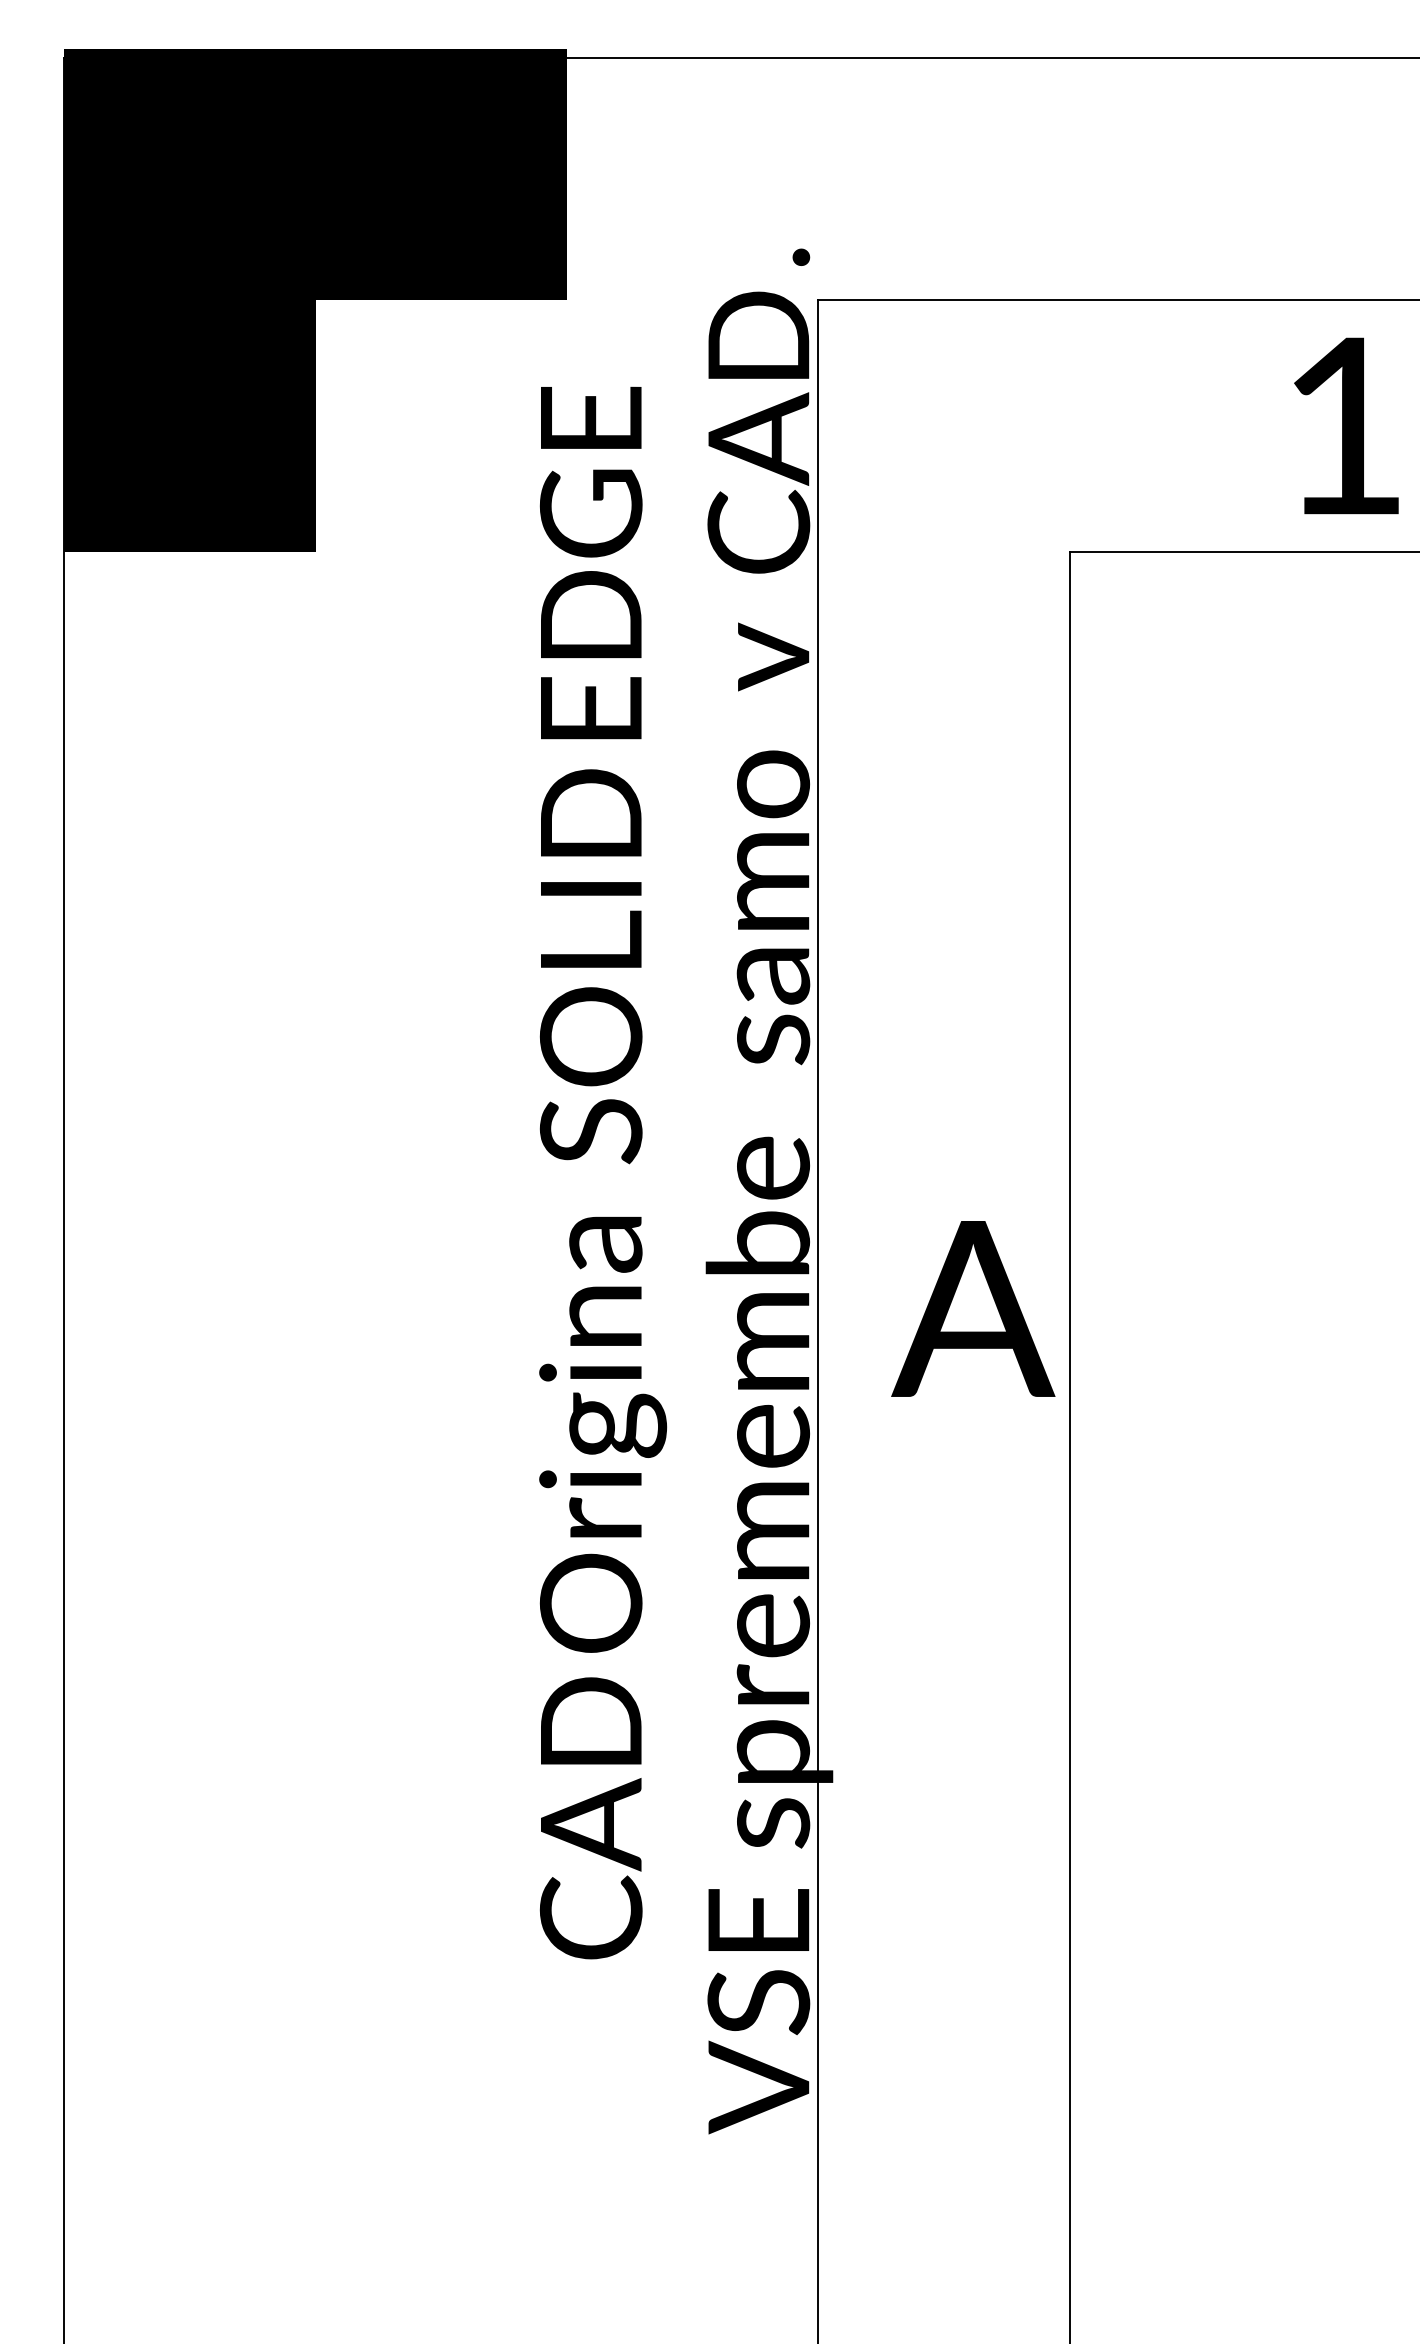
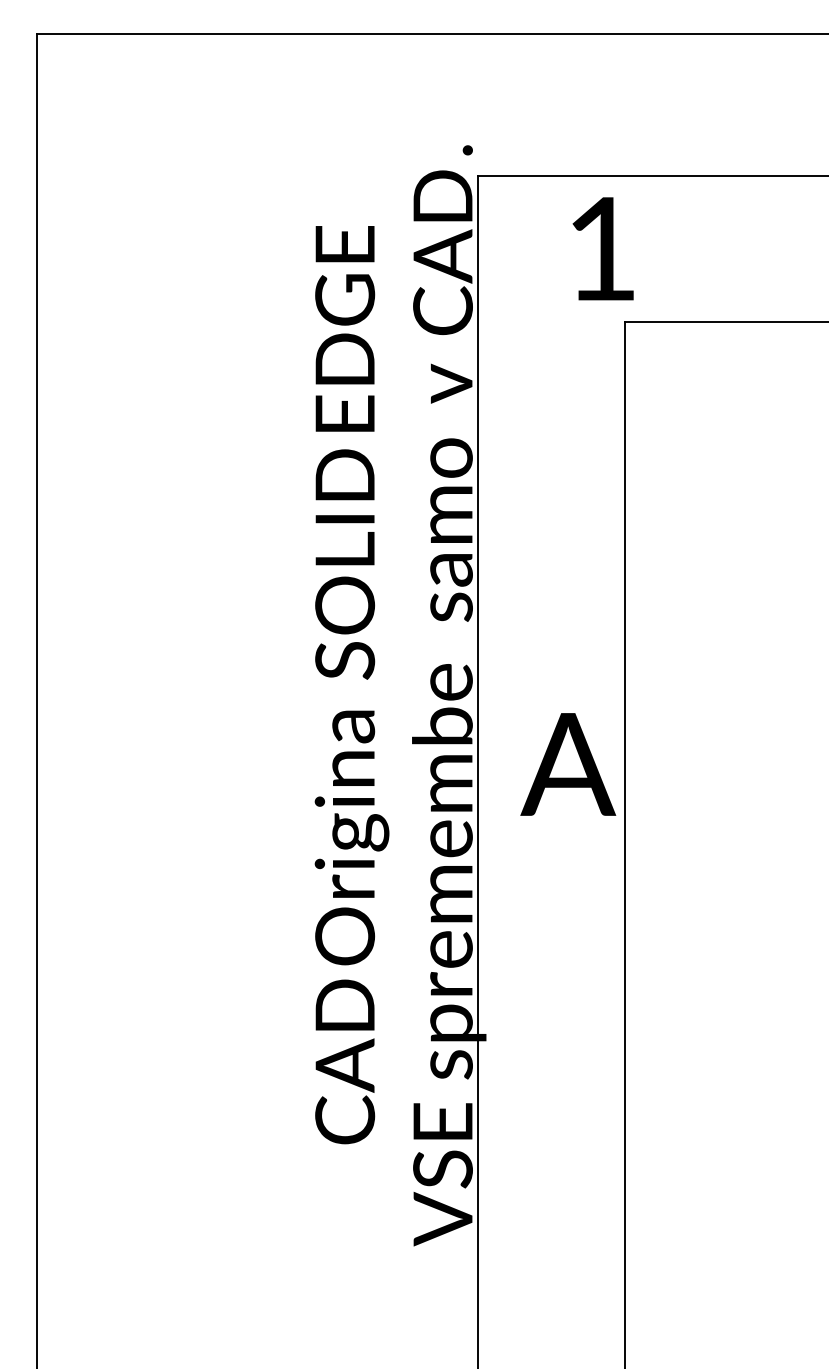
fill: (314, 300) -> (183, 175), removed
text: (1345, 425) -> (602, 248), moved

